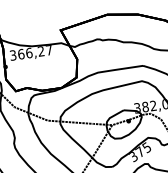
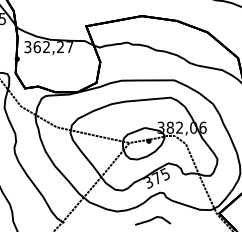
text: (29, 53) -> (46, 47), 366,27 -> 362,27

